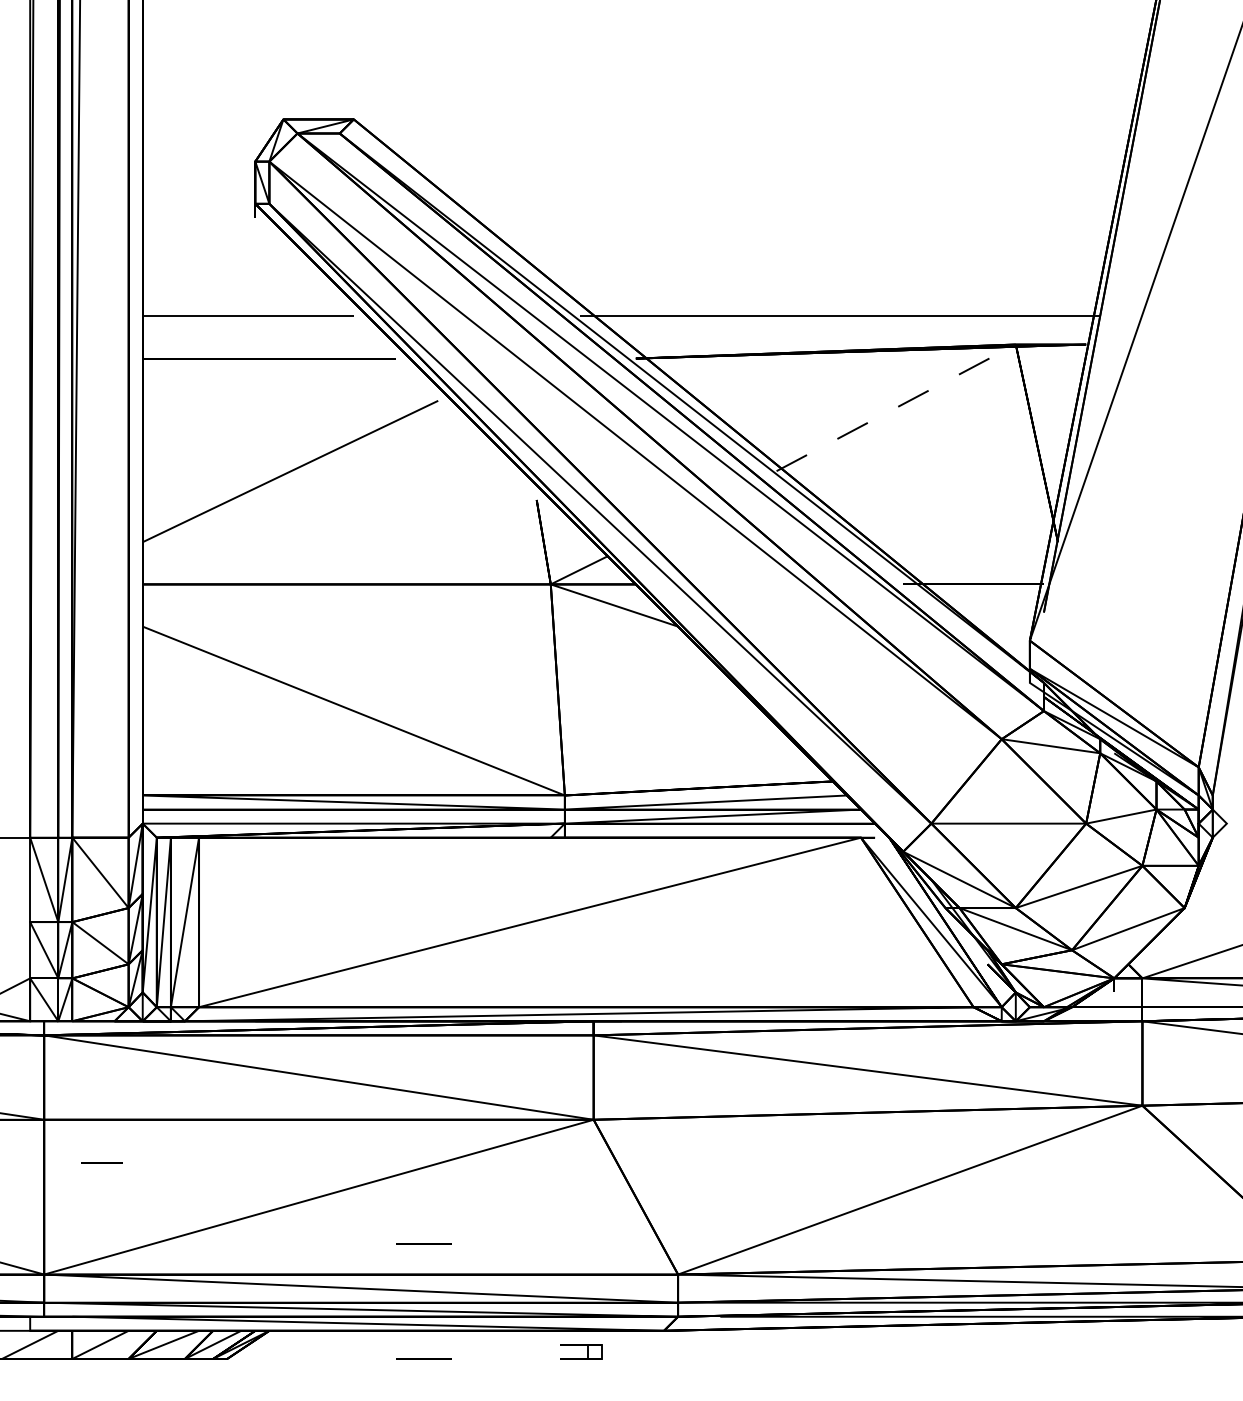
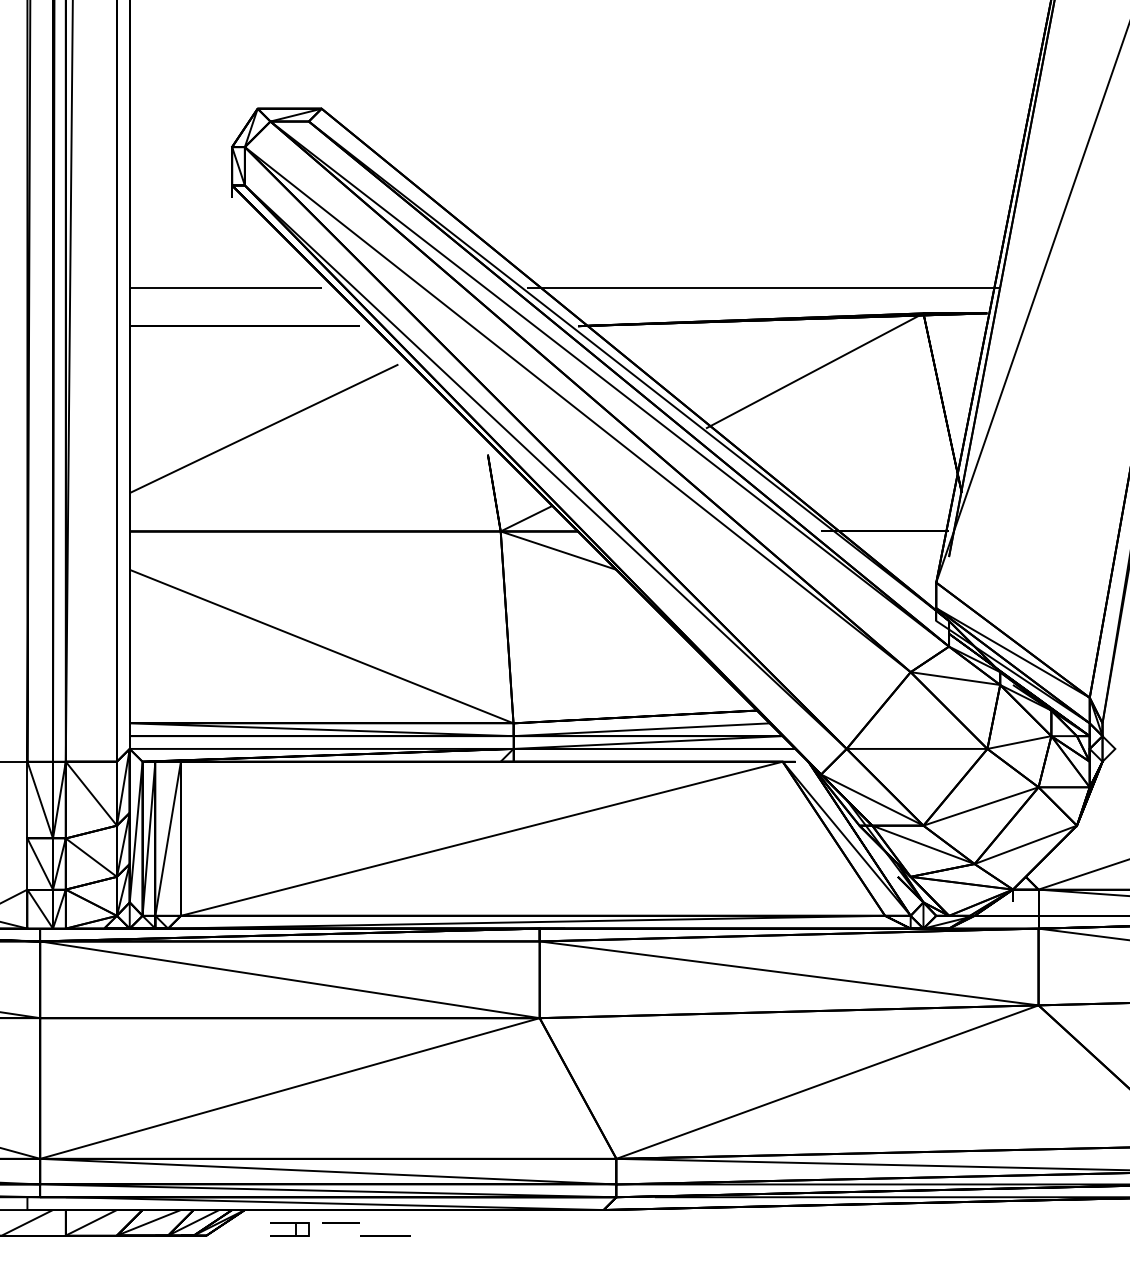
line: (896, 407) -> (815, 370), dashed -> solid
line: (101, 1162) -> (340, 1222), moved
line: (423, 1243) -> (384, 1130), removed
part: (581, 1351) -> (290, 1228), moved

